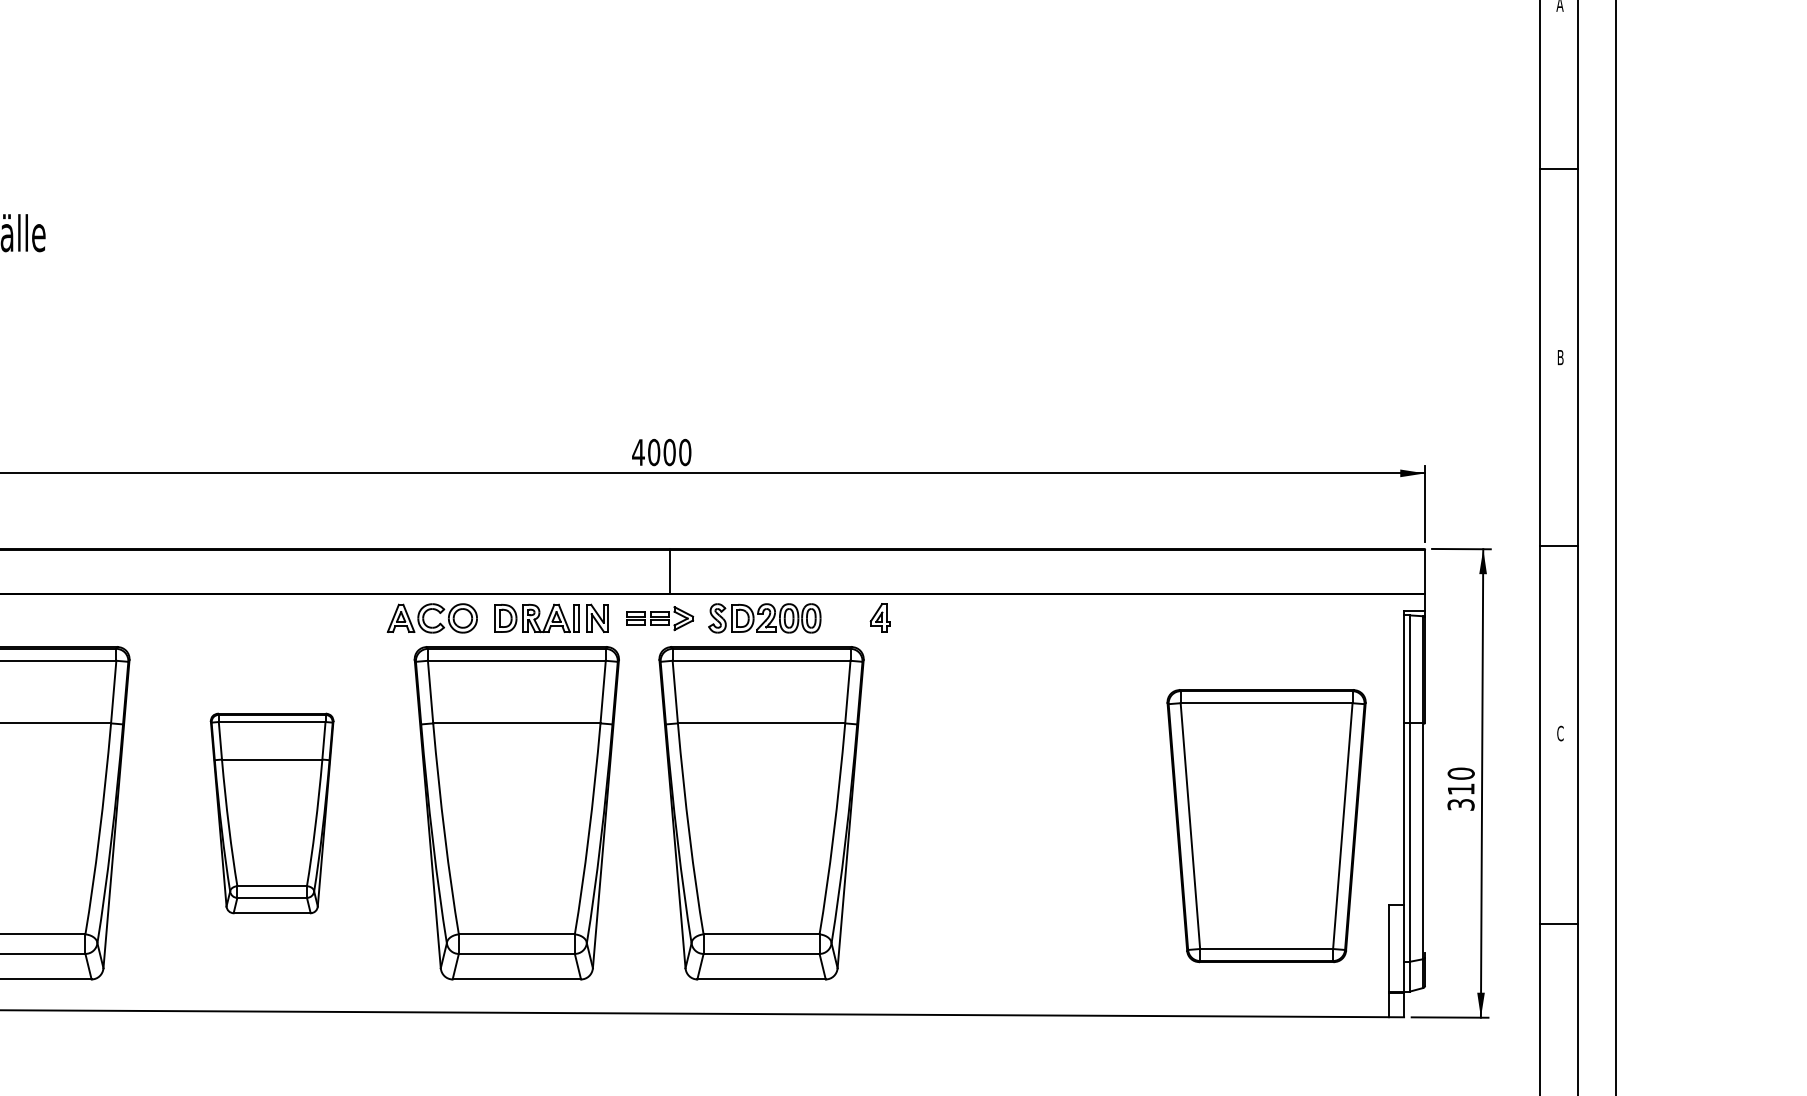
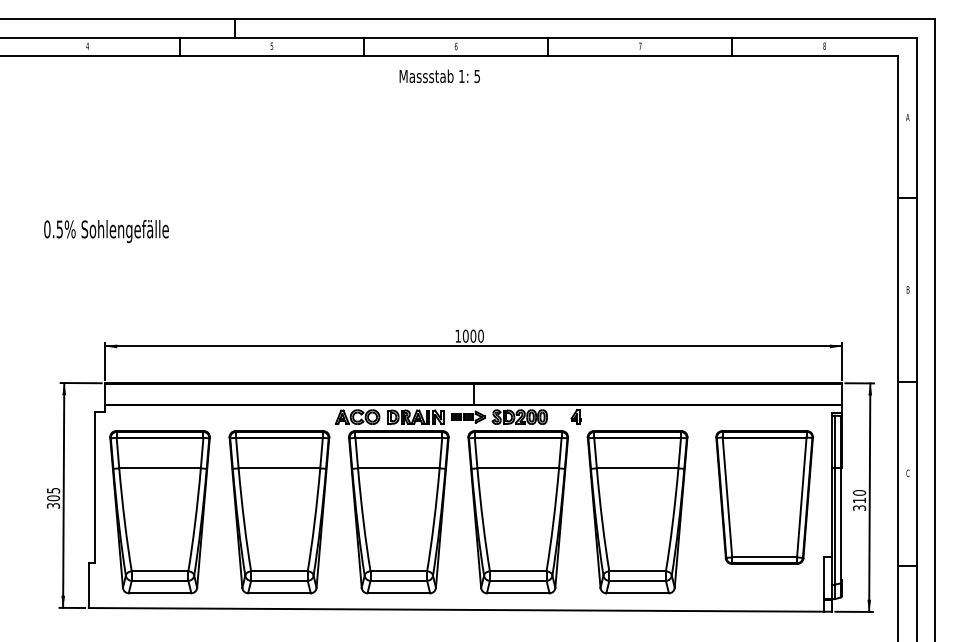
text: (639, 451) -> (458, 335), 4000 -> 1000
part: (272, 813) -> (279, 512), size x1.67
part: (1006, 813) -> (637, 512), added
part: (1266, 826) -> (764, 497), moved

